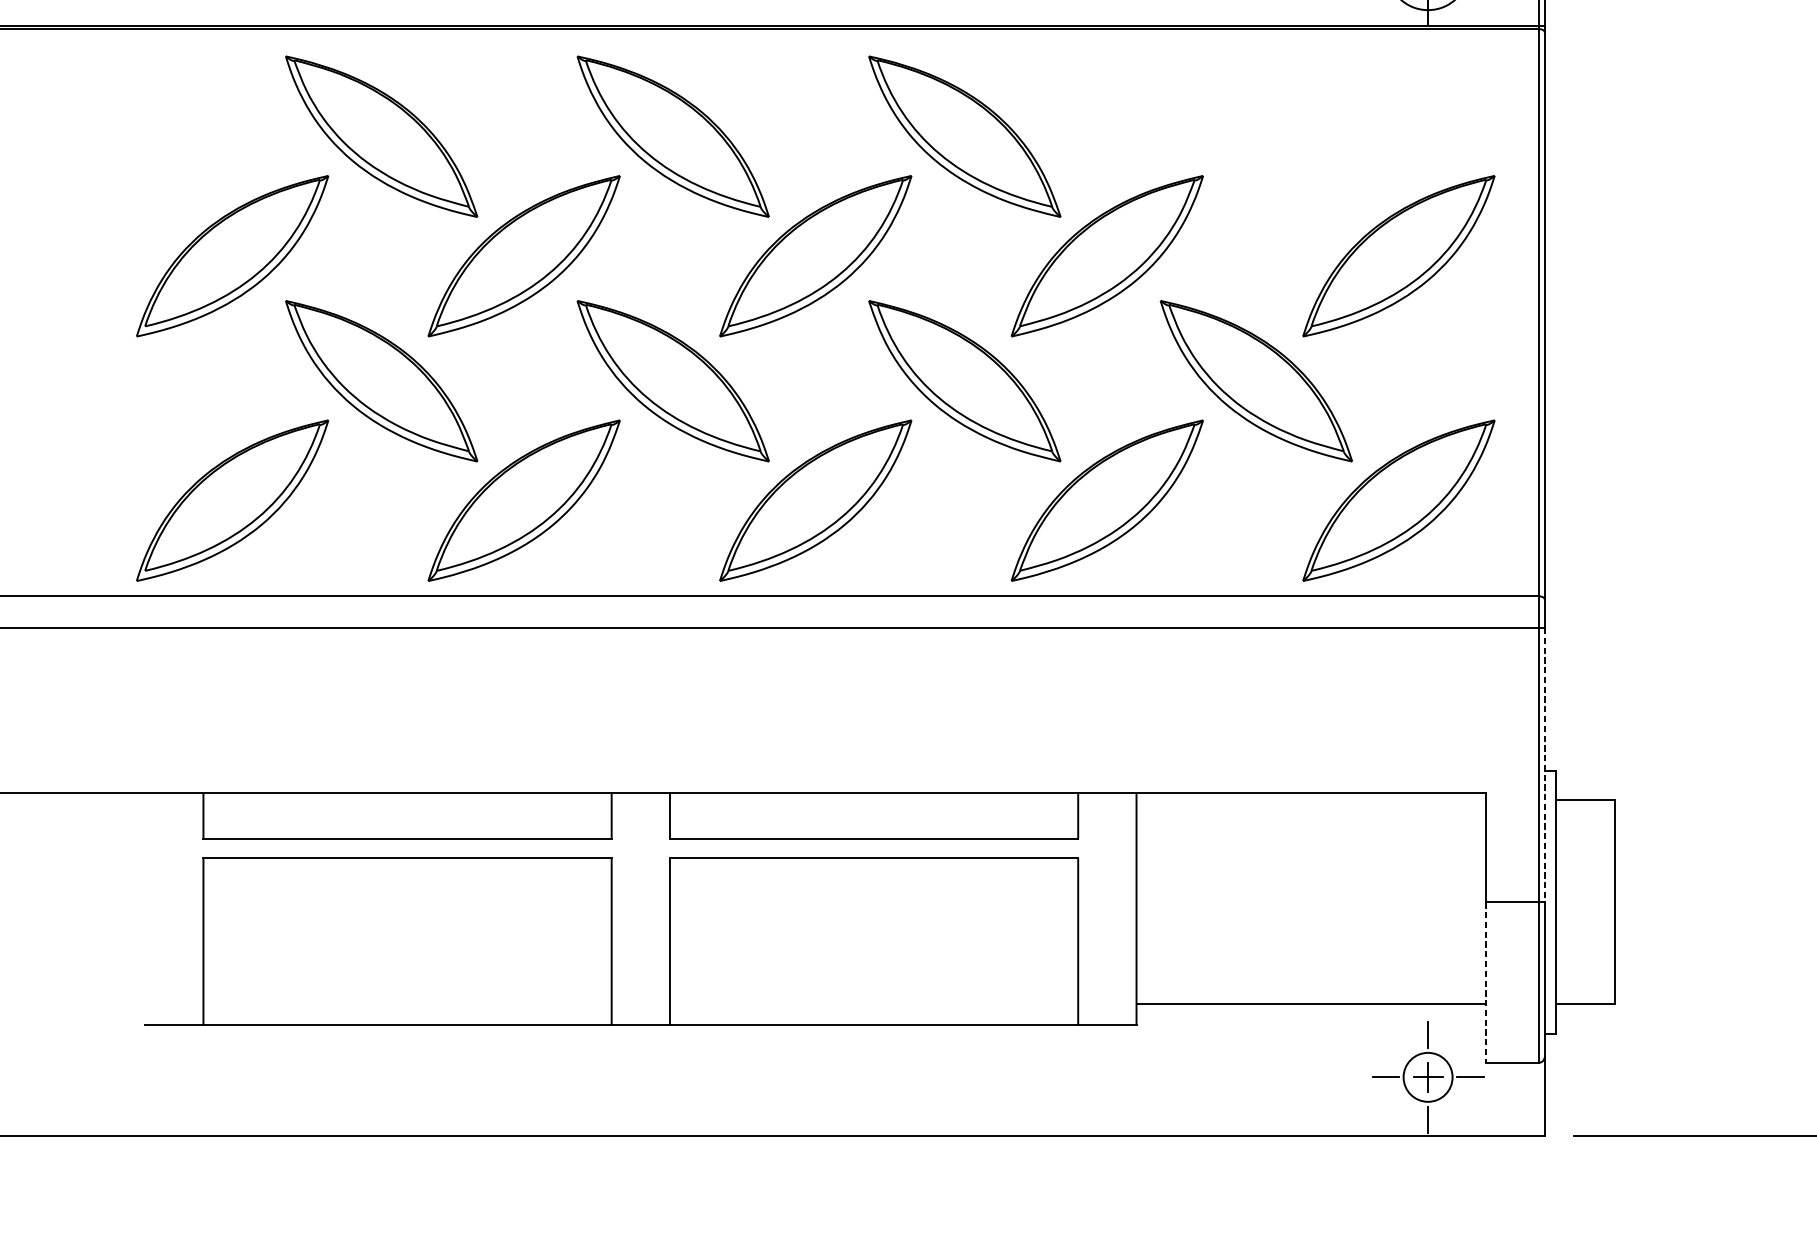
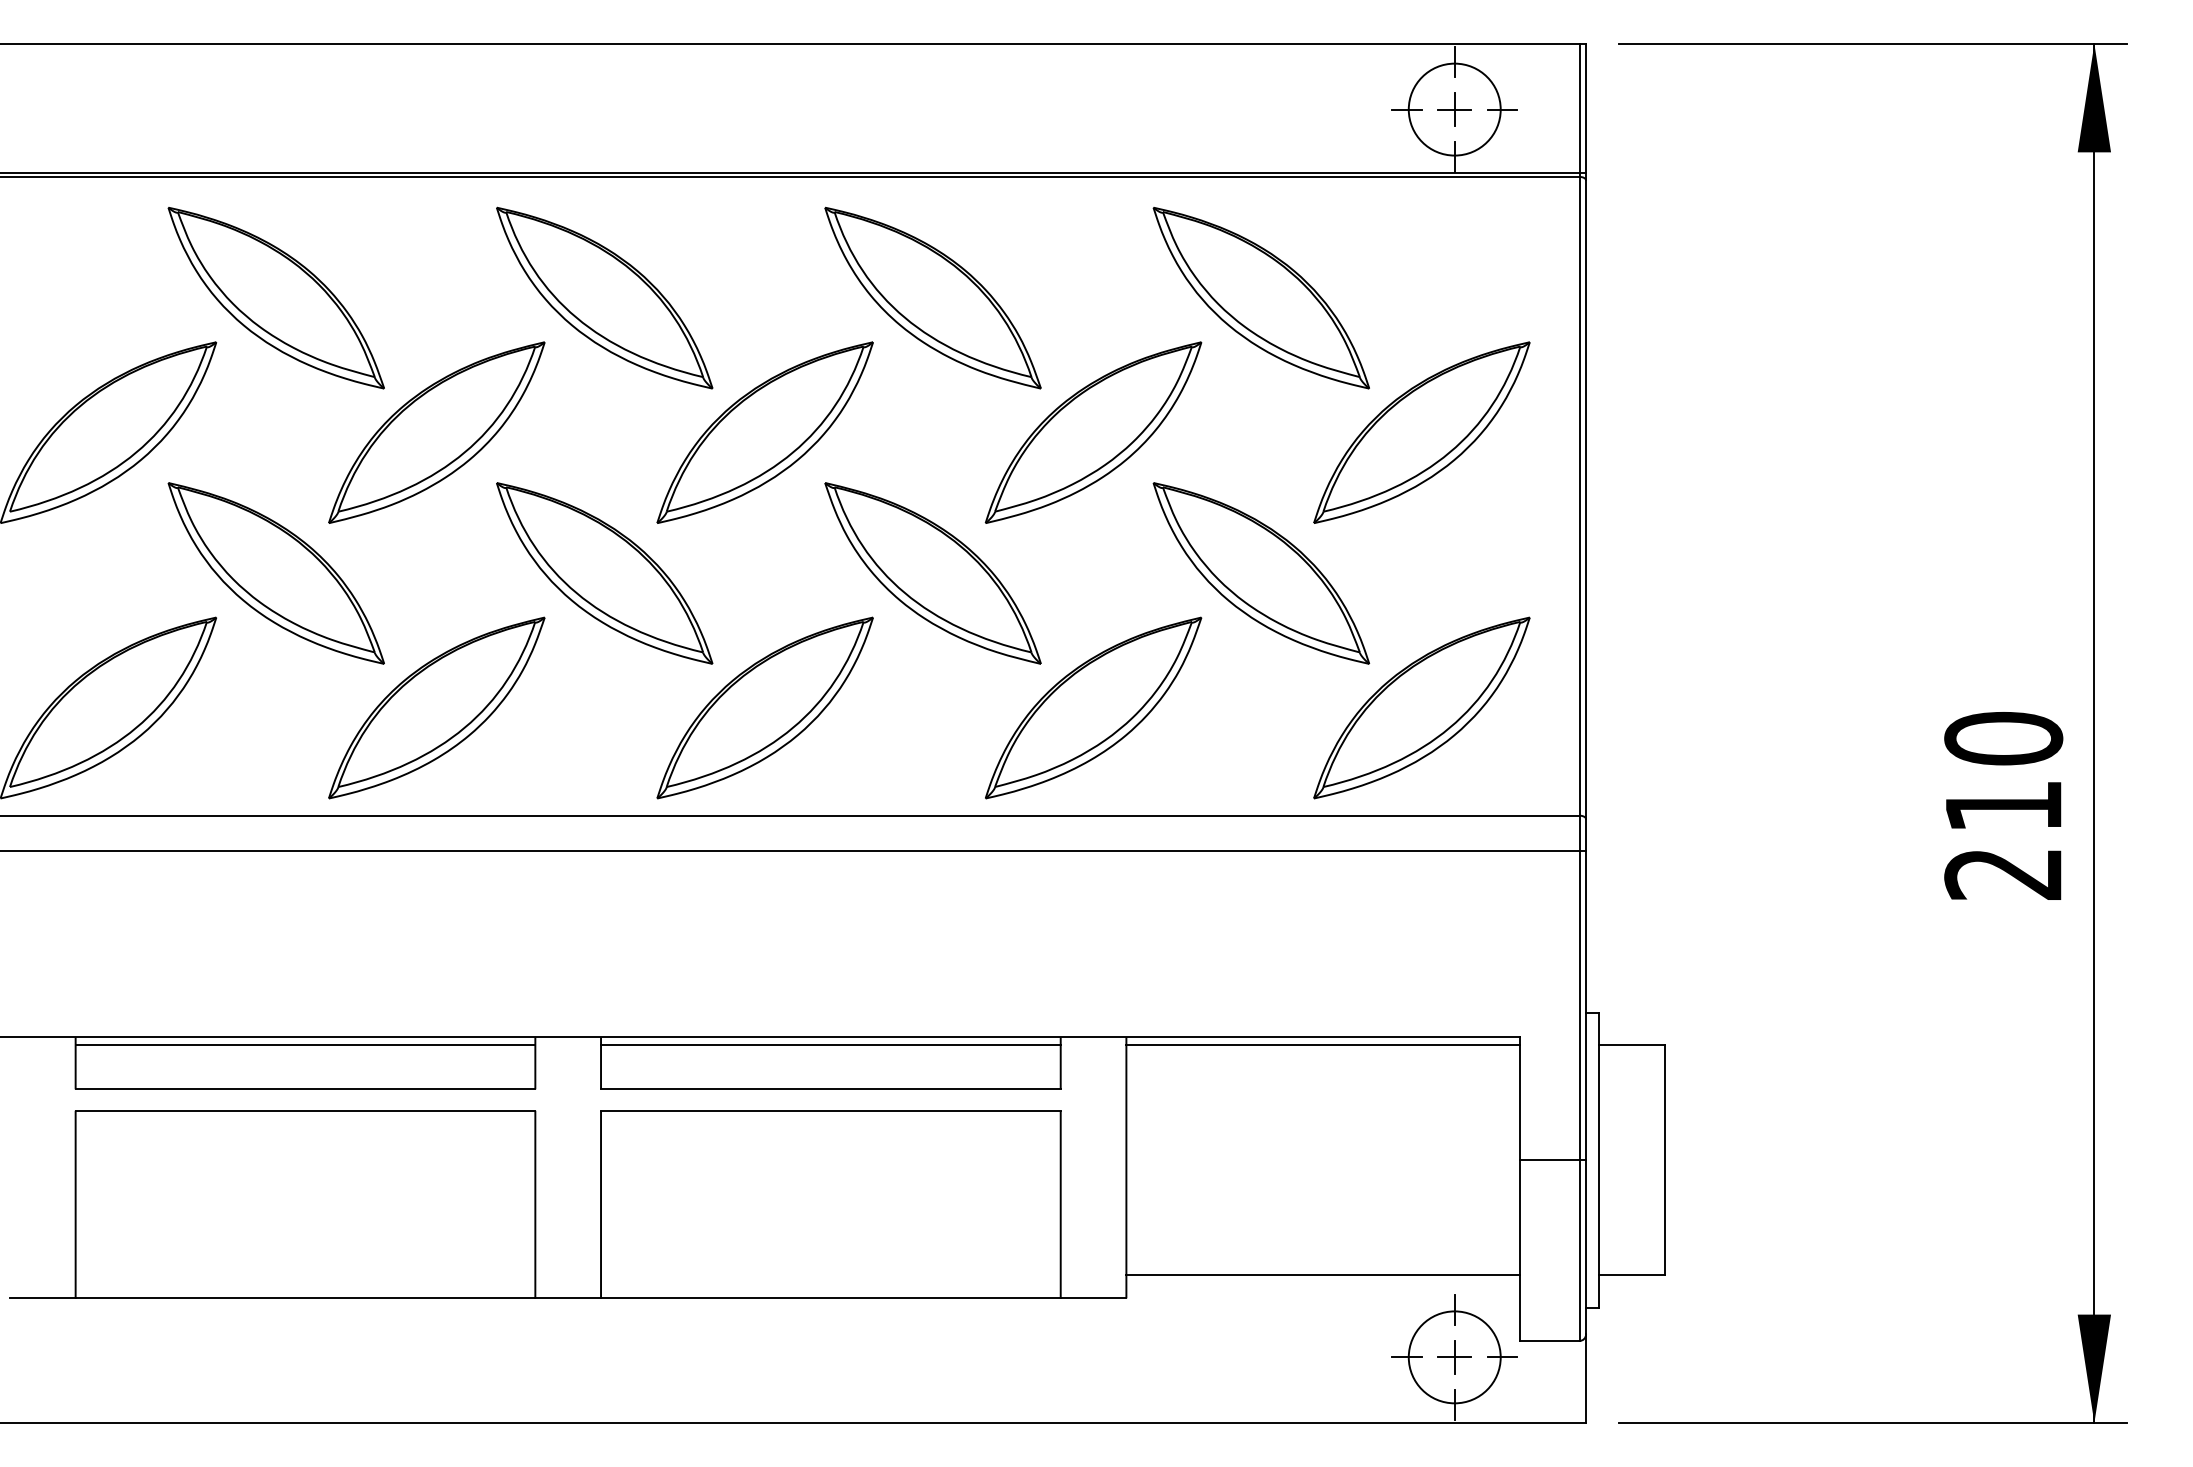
part: (1255, 137) -> (1260, 298), added
line: (1545, 765) -> (1586, 1006), dashed -> solid
line: (407, 800) -> (305, 1045), added
line: (873, 800) -> (830, 1045), added
line: (1311, 800) -> (1323, 1045), added
line: (1486, 983) -> (1520, 1251), dashed -> solid
circle: (1427, 1077) -> (1454, 1357), size x1.67

